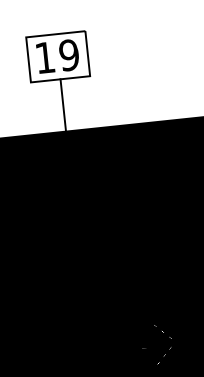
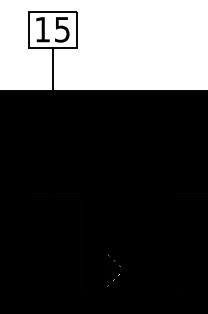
text: (68, 55) -> (61, 29), 19 -> 15

